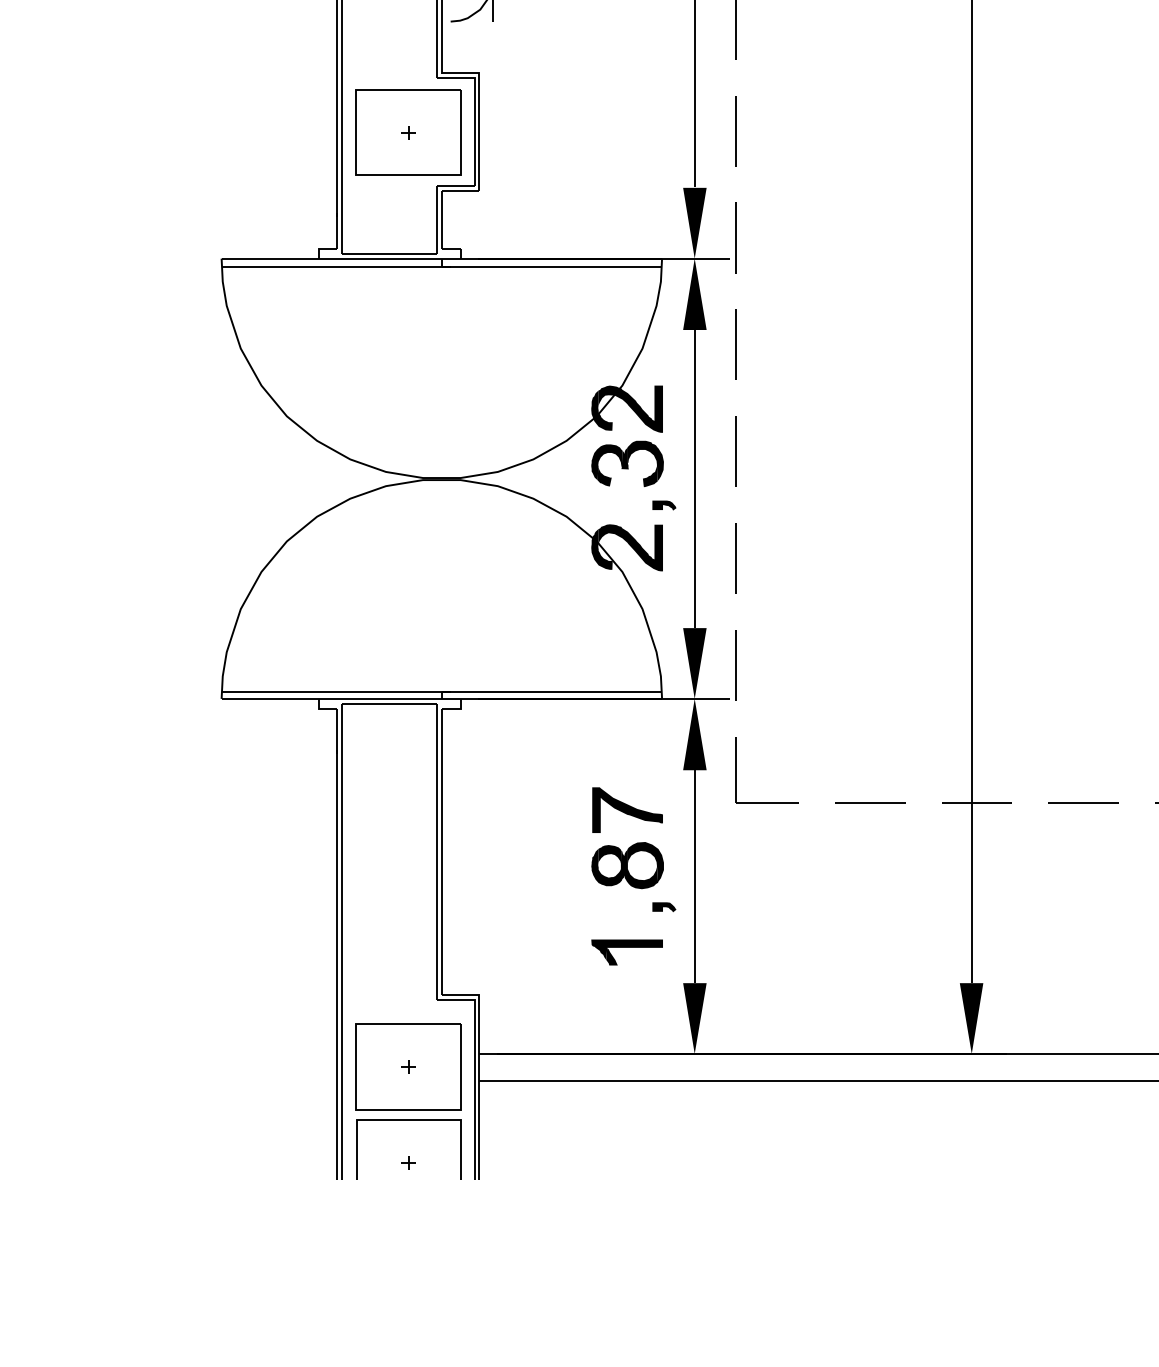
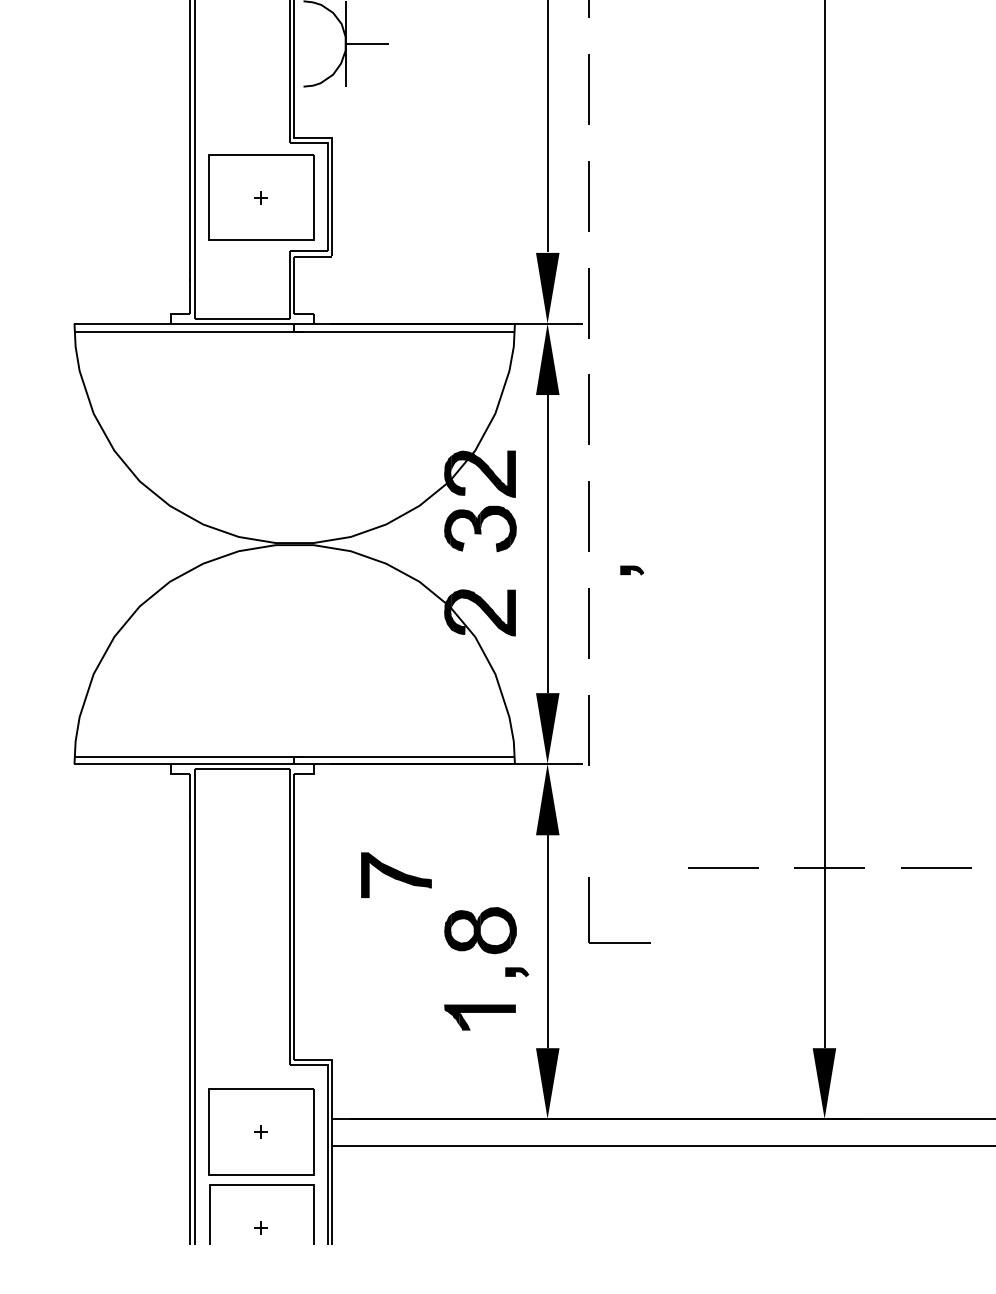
part: (664, 505) -> (632, 570), moved
part: (736, 770) -> (589, 910), moved
part: (627, 809) -> (396, 874), moved

